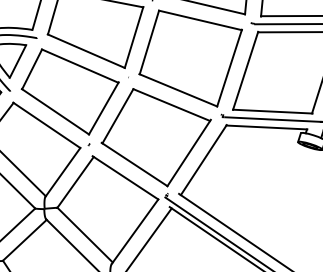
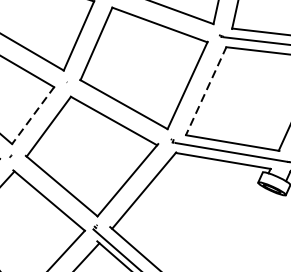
line: (245, 70) -> (206, 90), solid -> dashed
line: (103, 108) -> (32, 115), solid -> dashed

